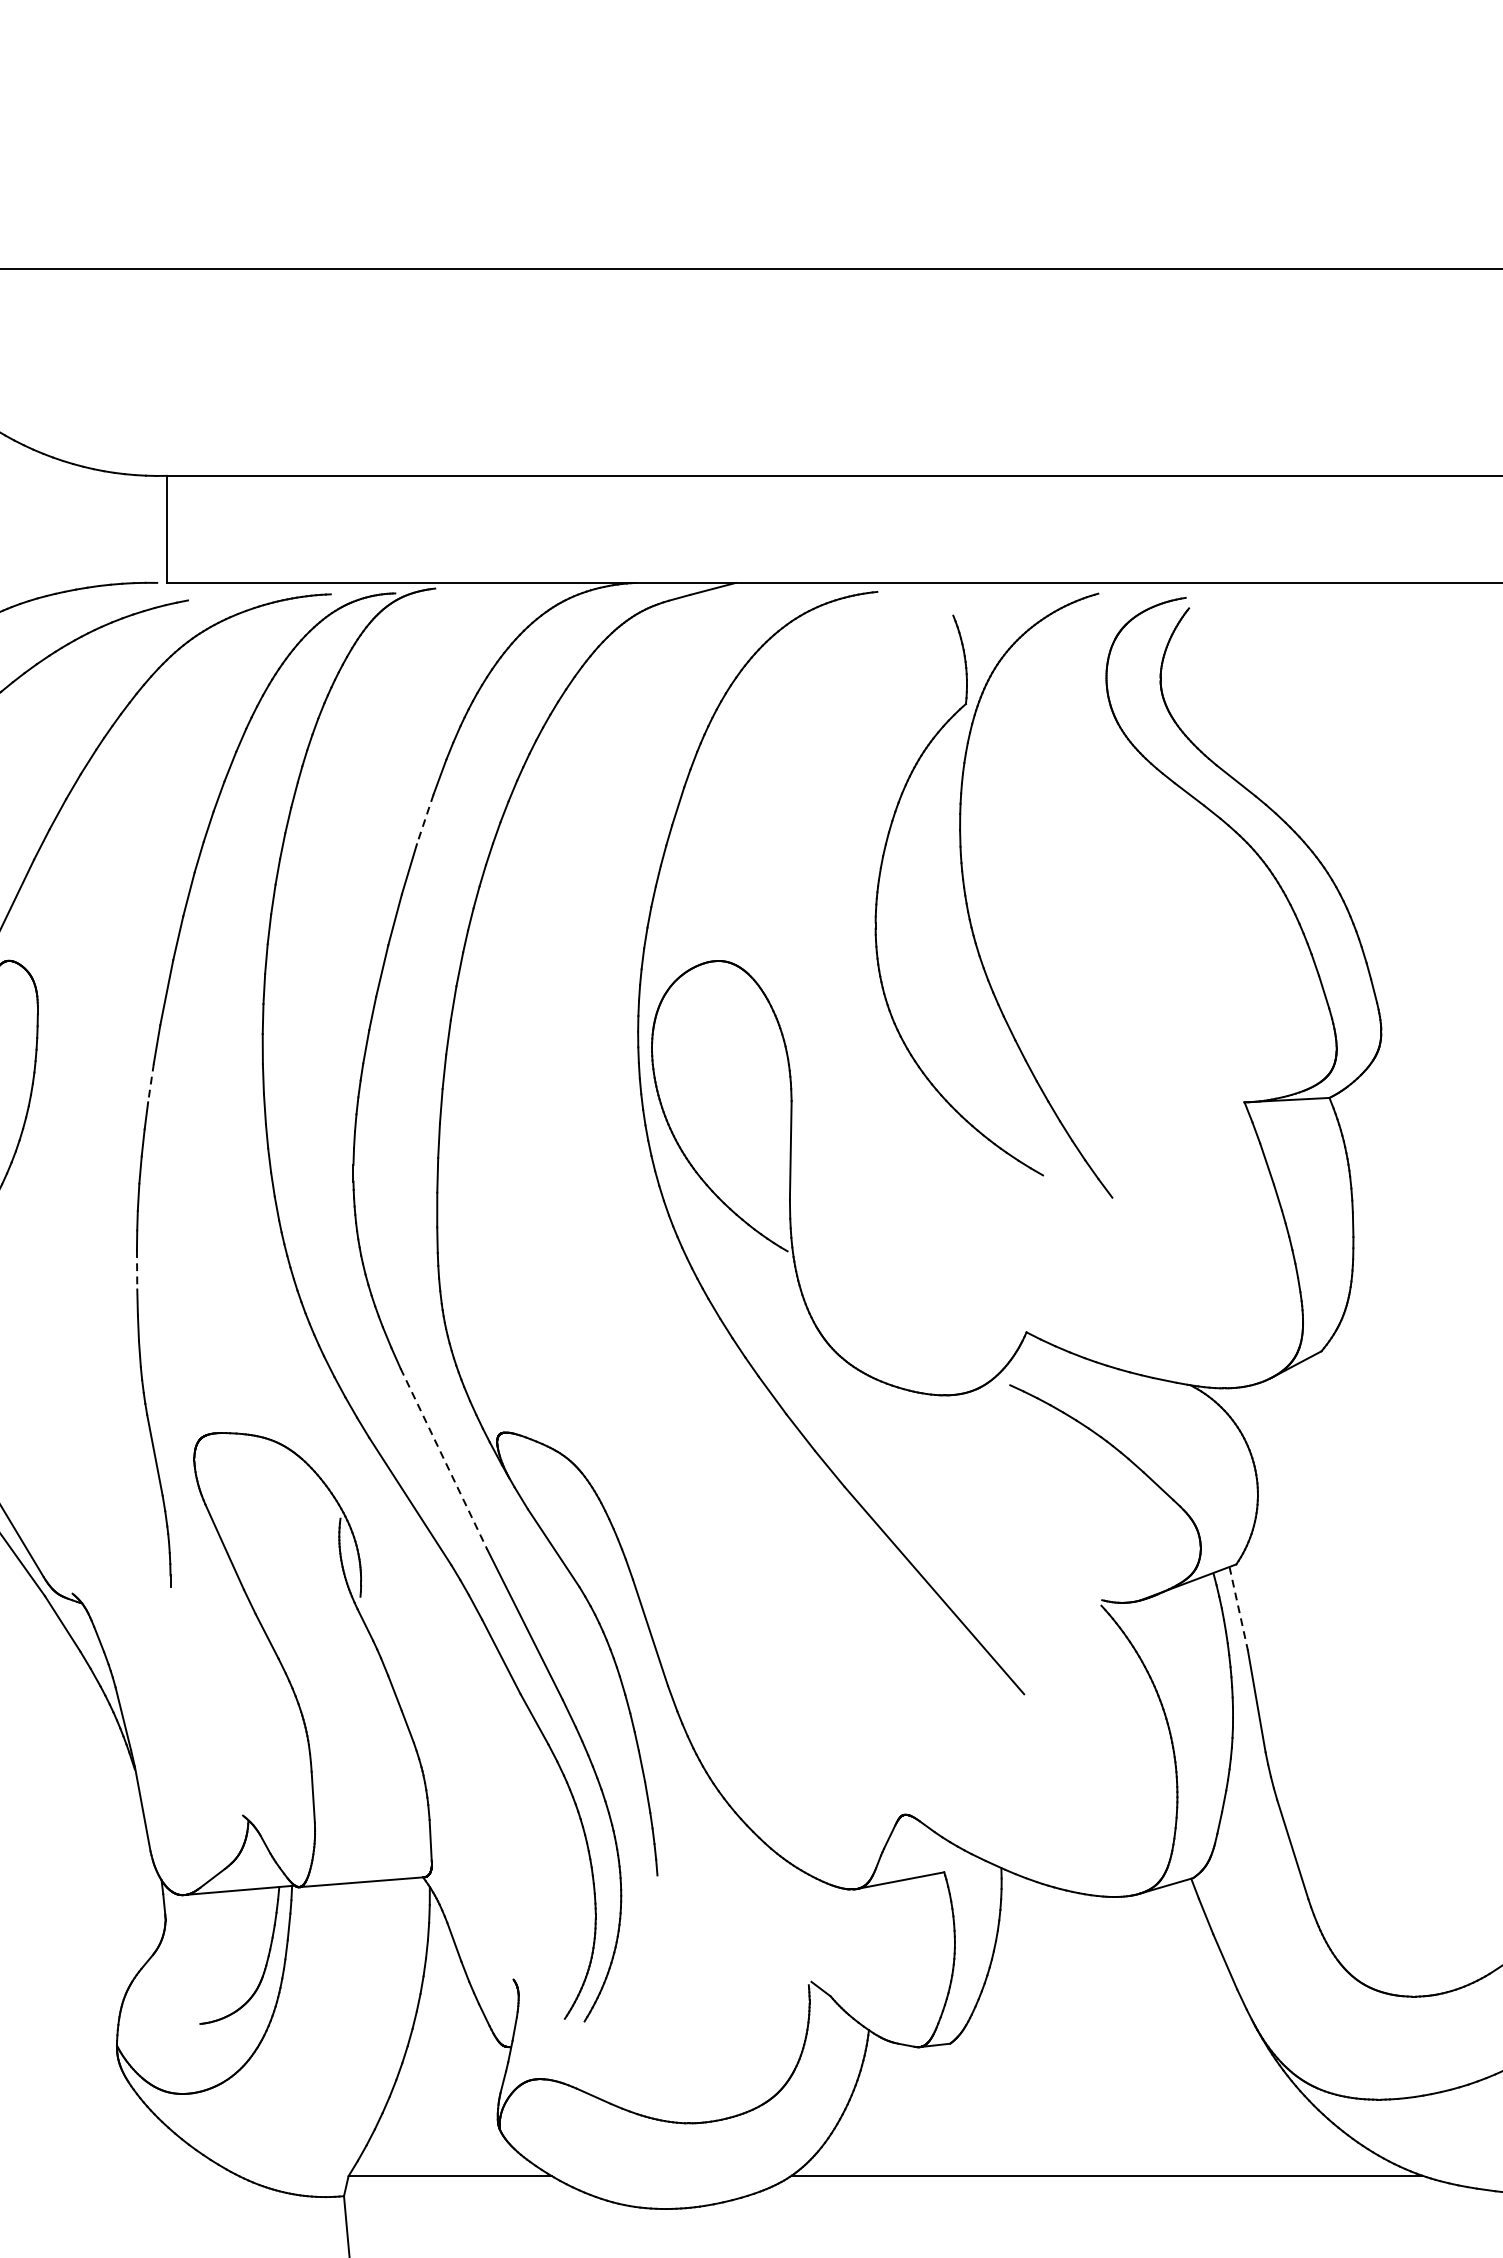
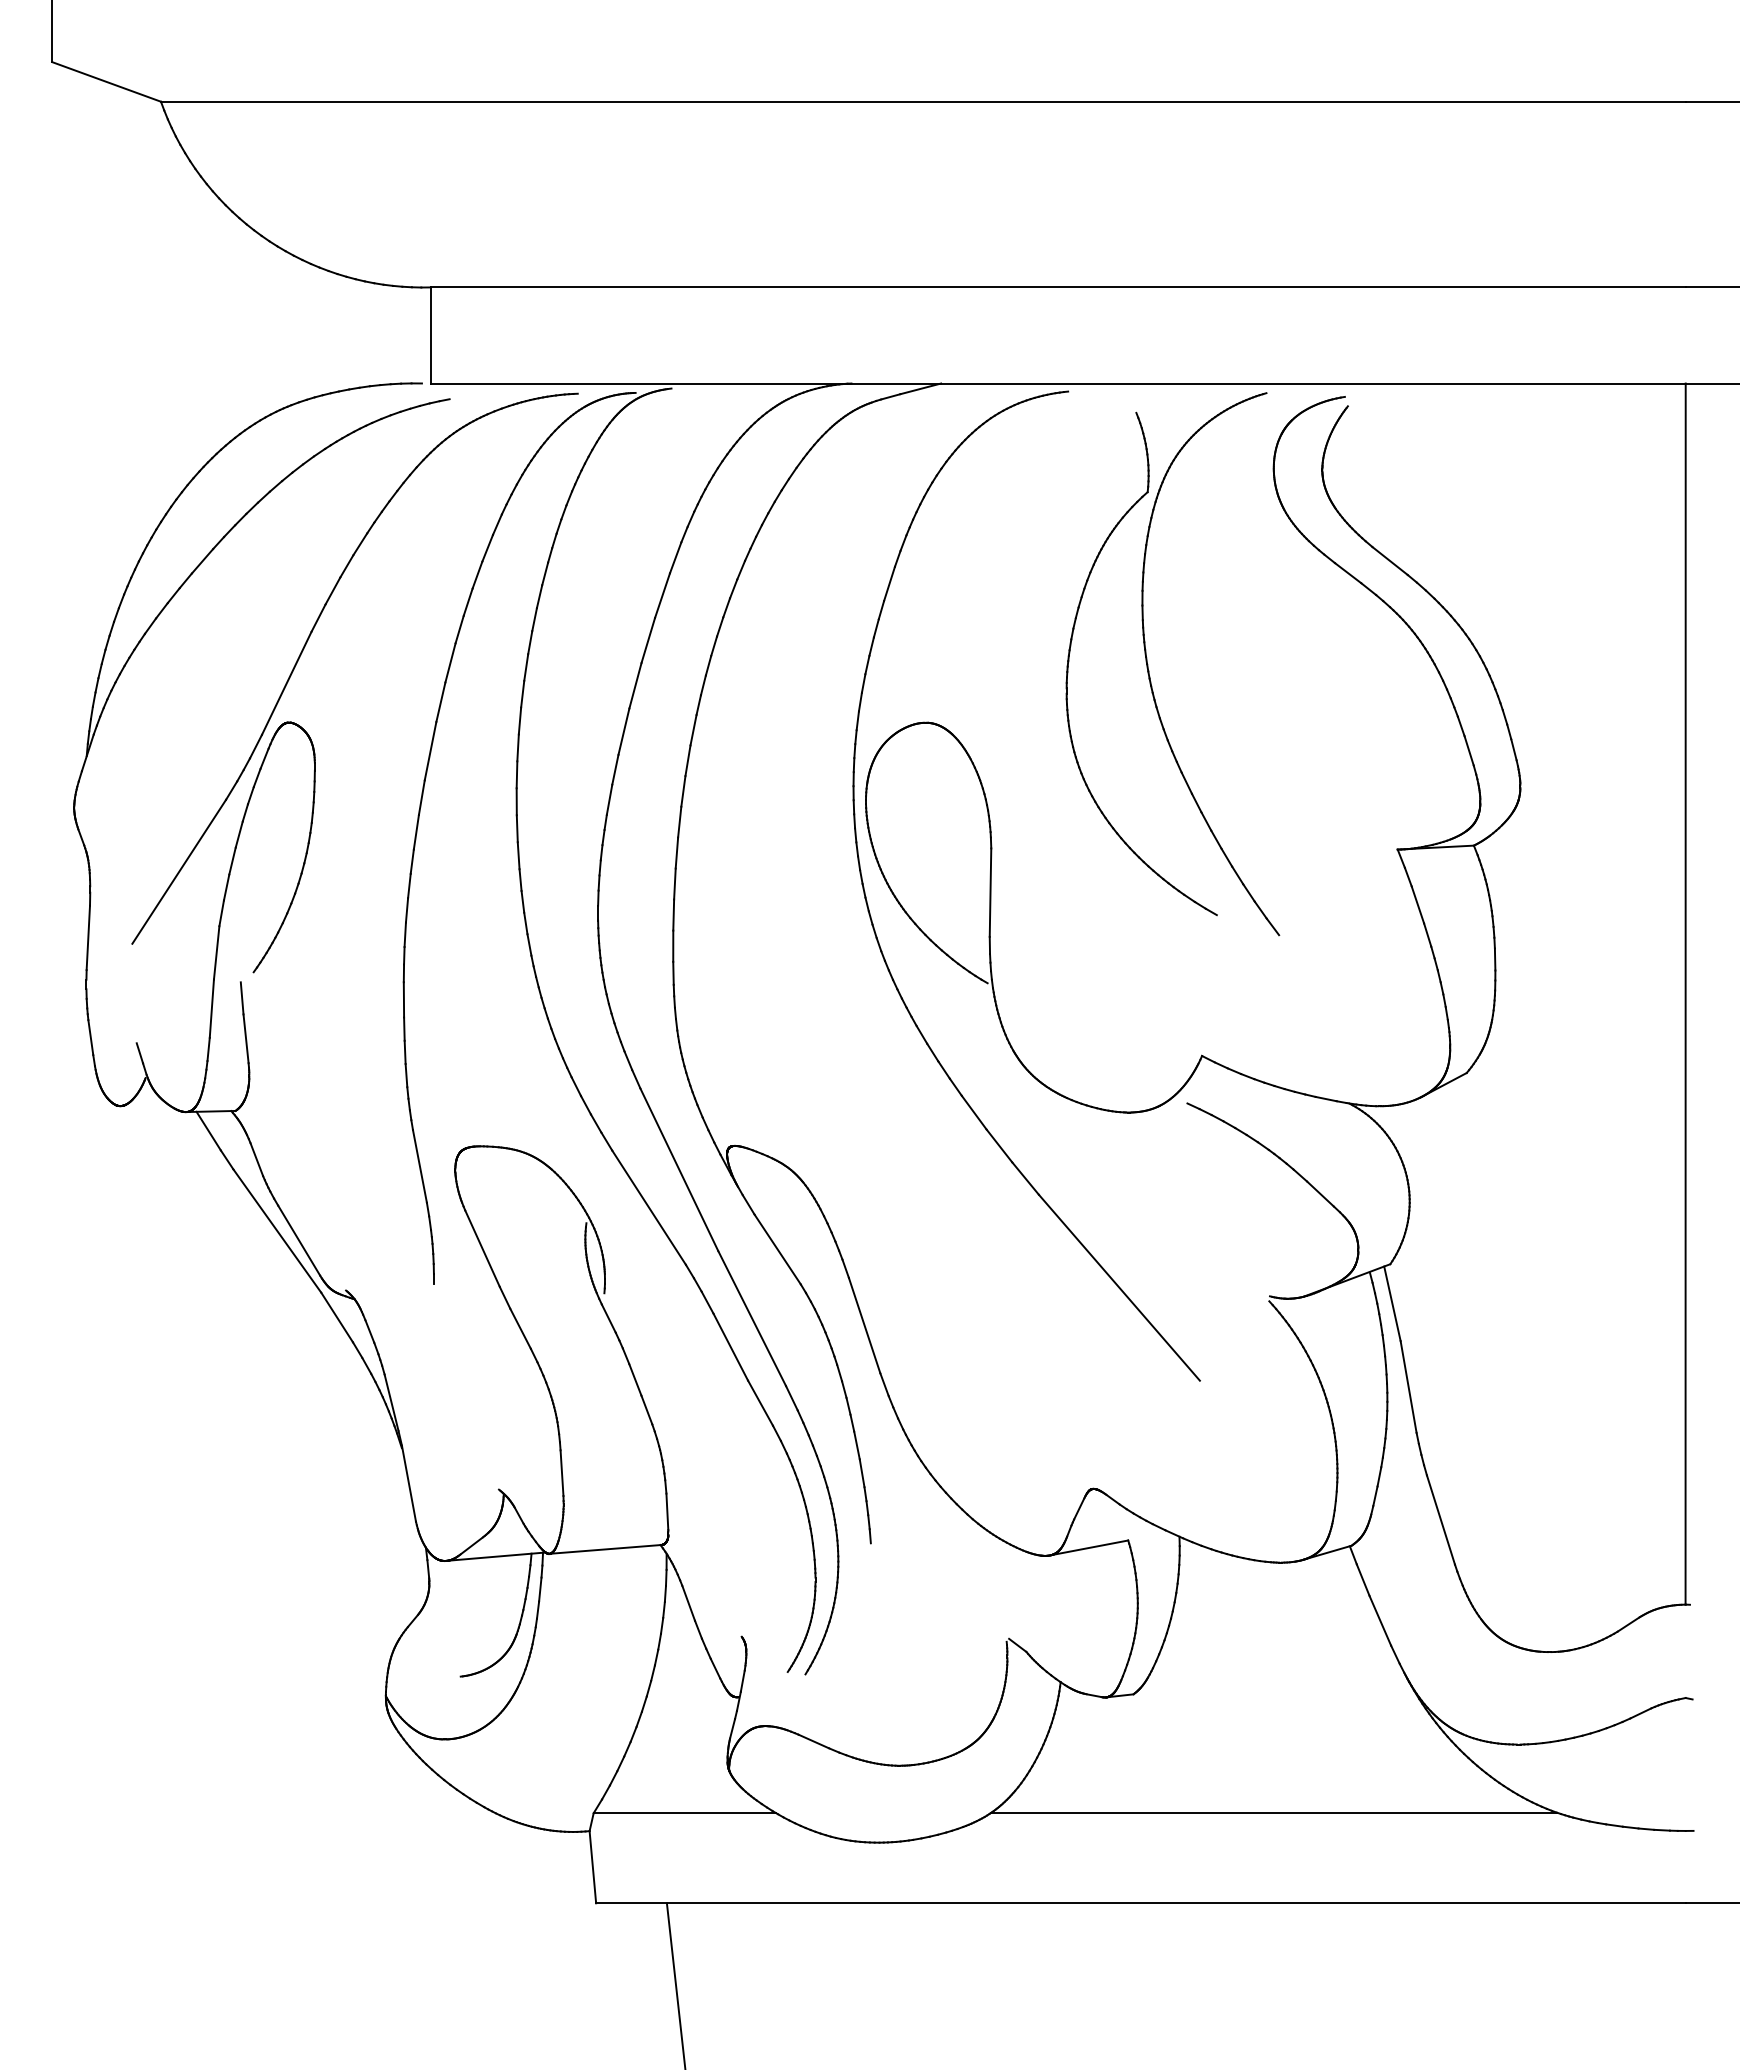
line: (425, 819) -> (662, 595), dashed -> solid
line: (151, 1083) -> (416, 832), dashed -> solid
line: (136, 1269) -> (403, 999), dashed -> solid
line: (444, 1459) -> (679, 1170), dashed -> solid
line: (1238, 1609) -> (1392, 1304), dashed -> solid

